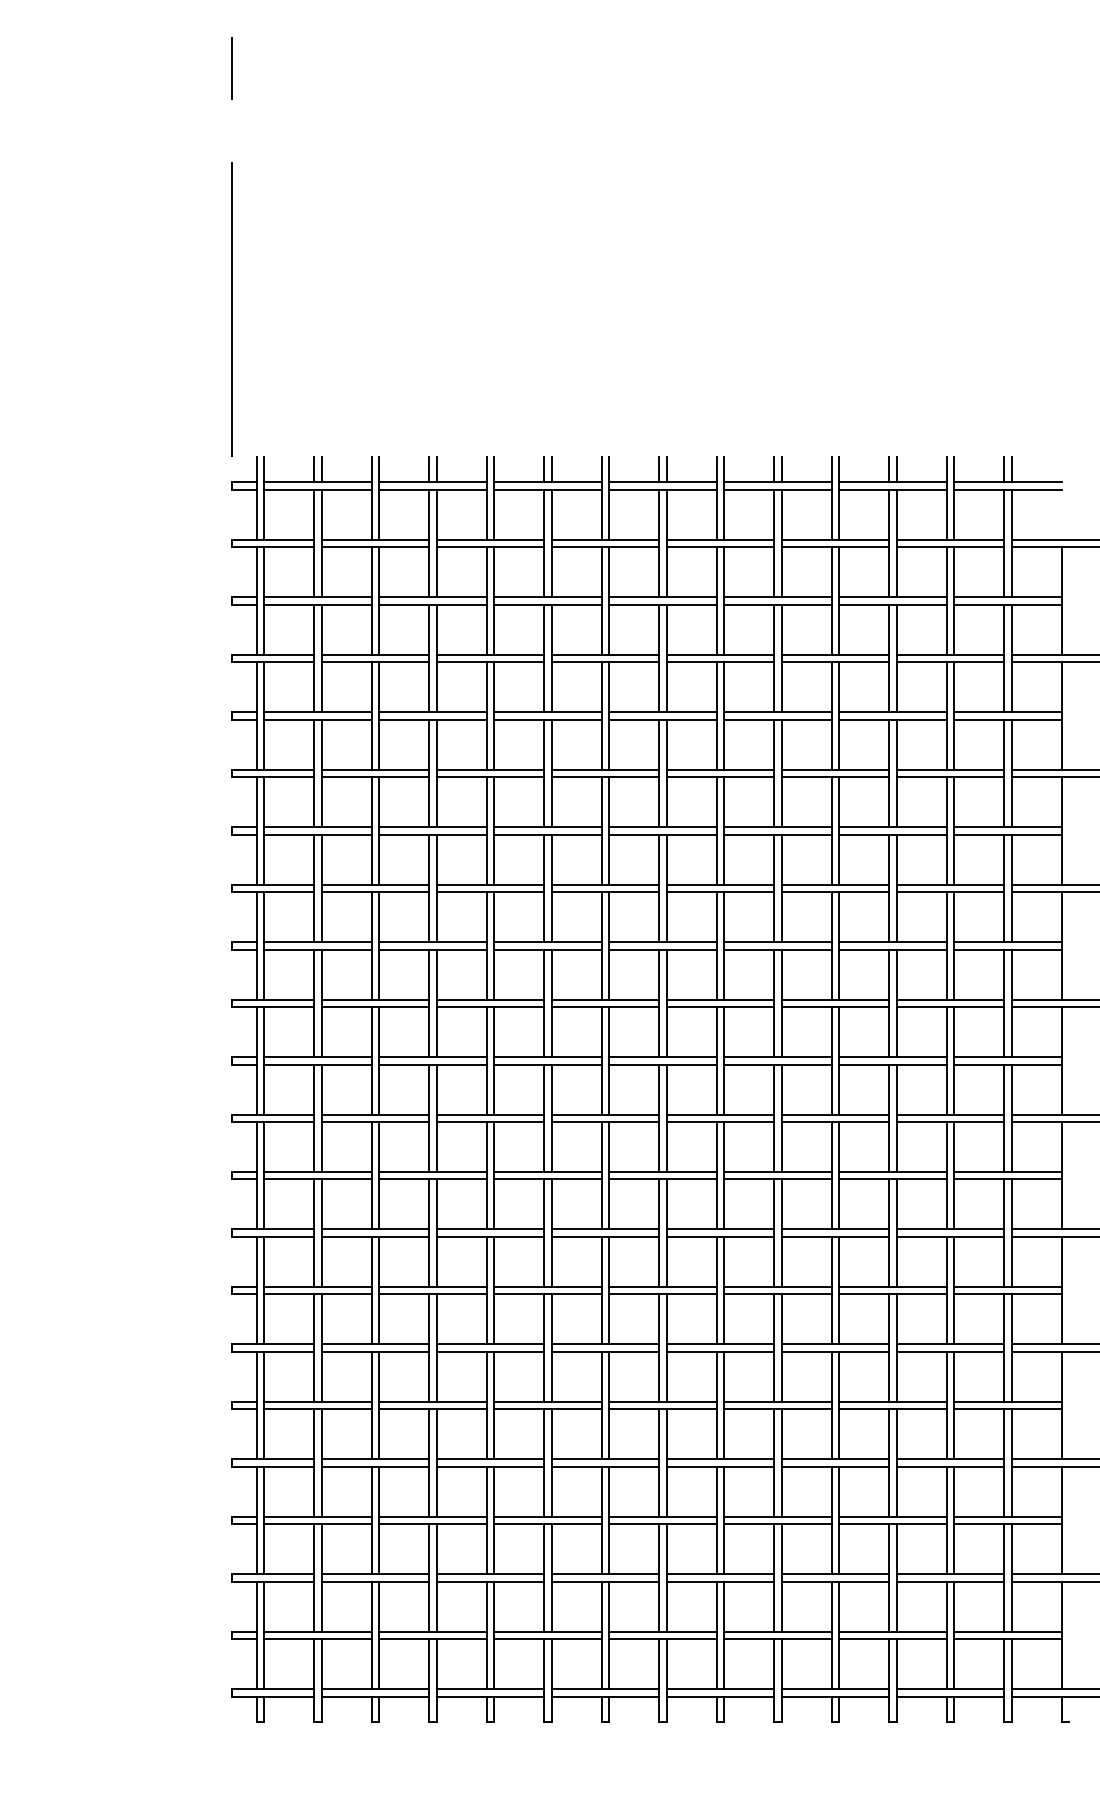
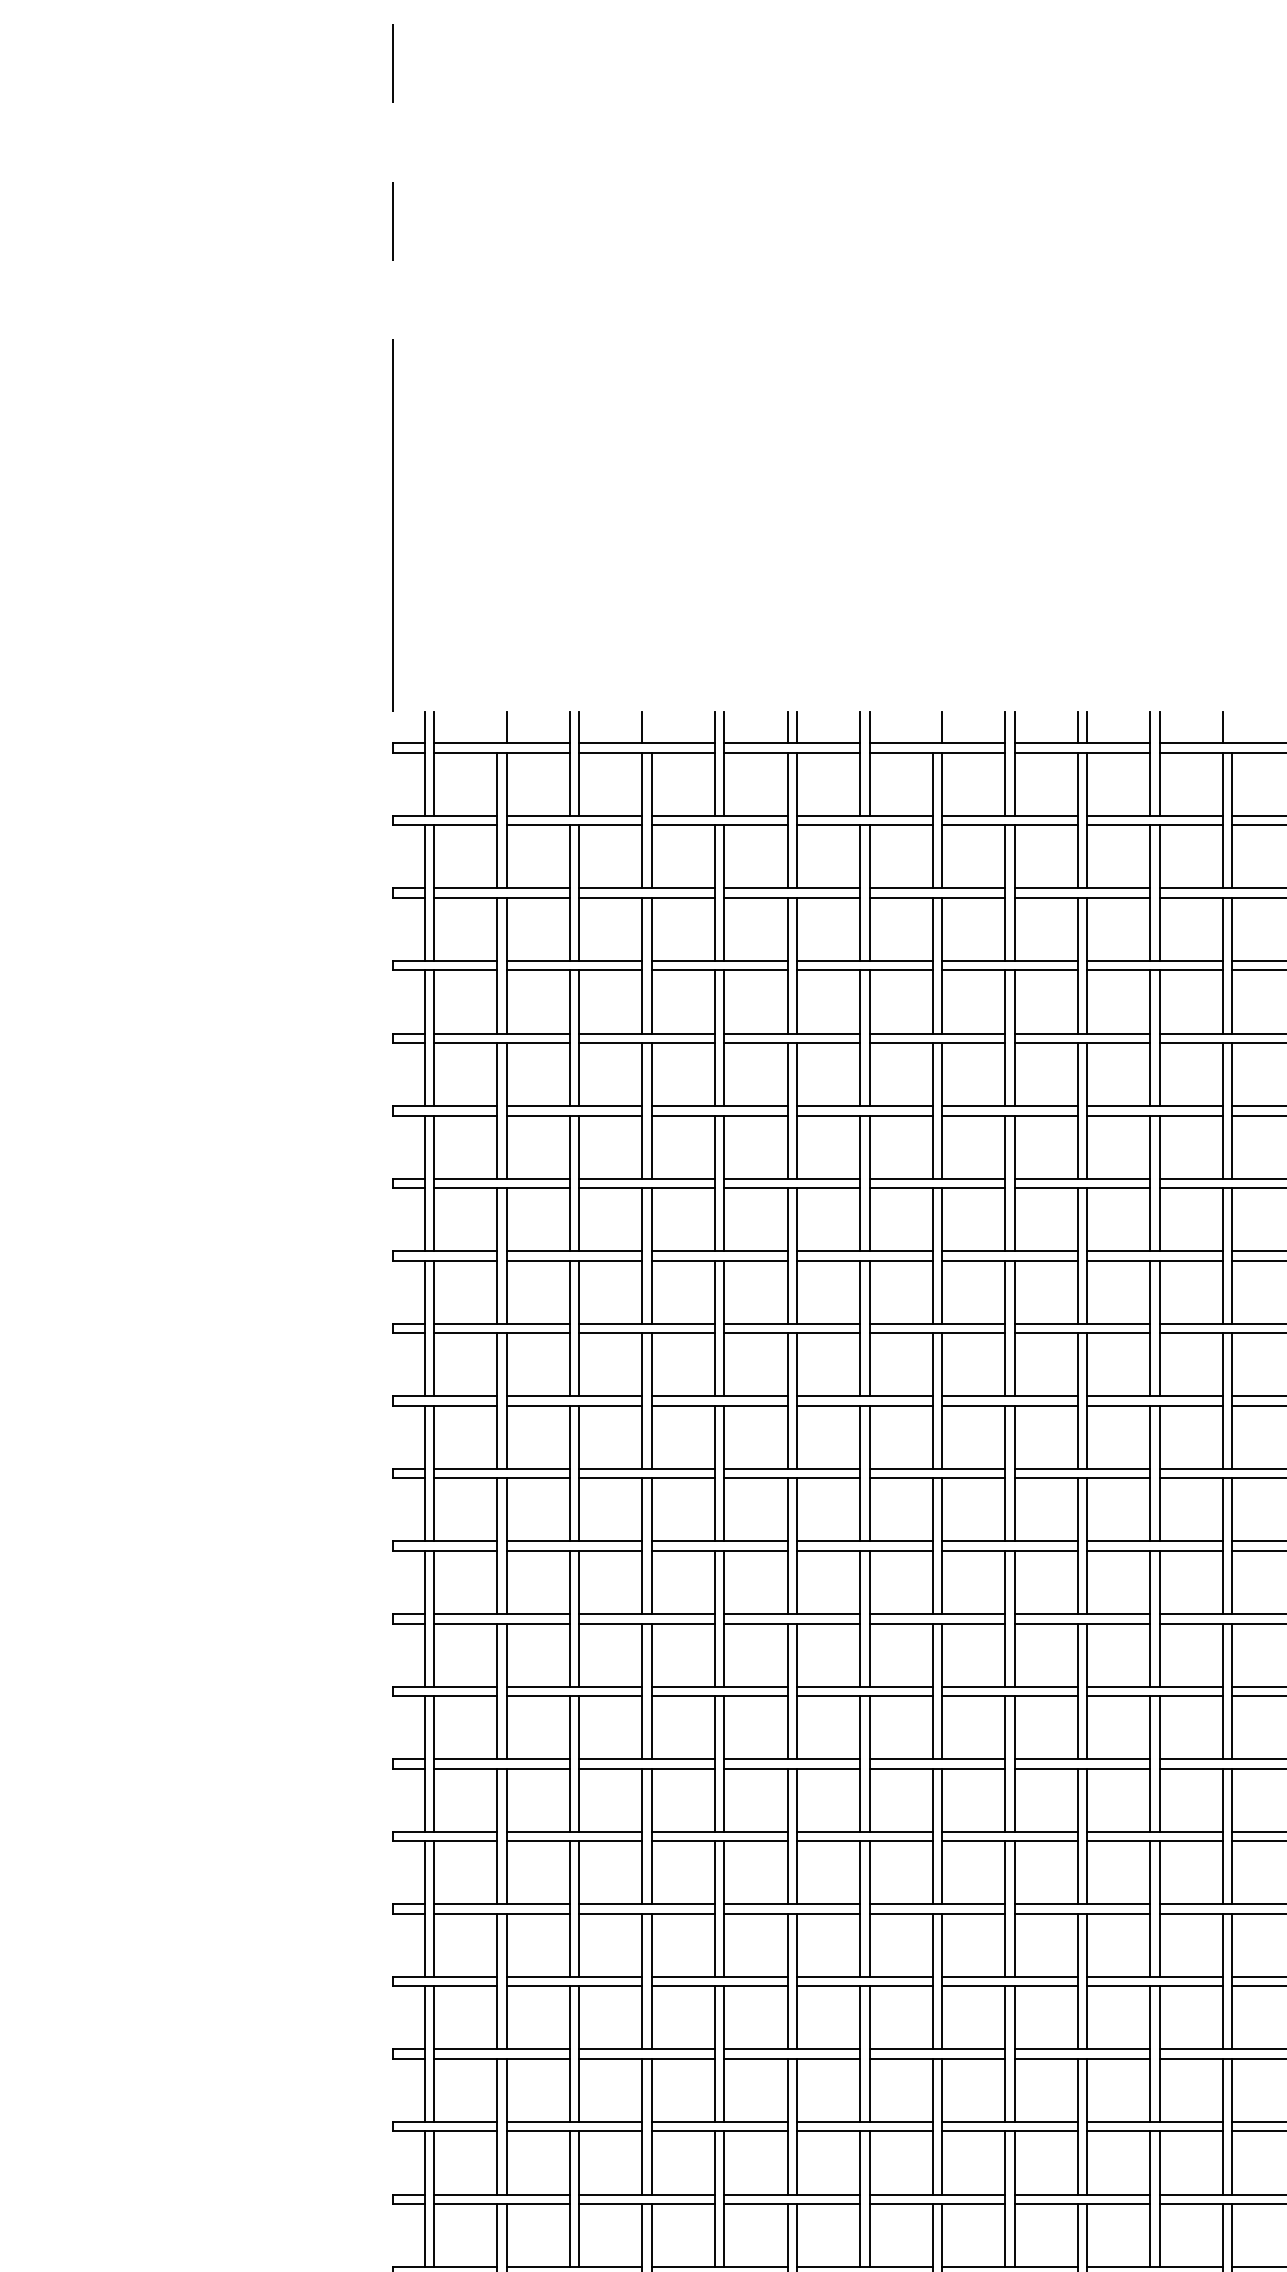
line: (314, 469) -> (497, 727), removed
line: (436, 469) -> (651, 727), removed
line: (659, 469) -> (932, 727), removed
line: (896, 469) -> (1232, 727), removed

